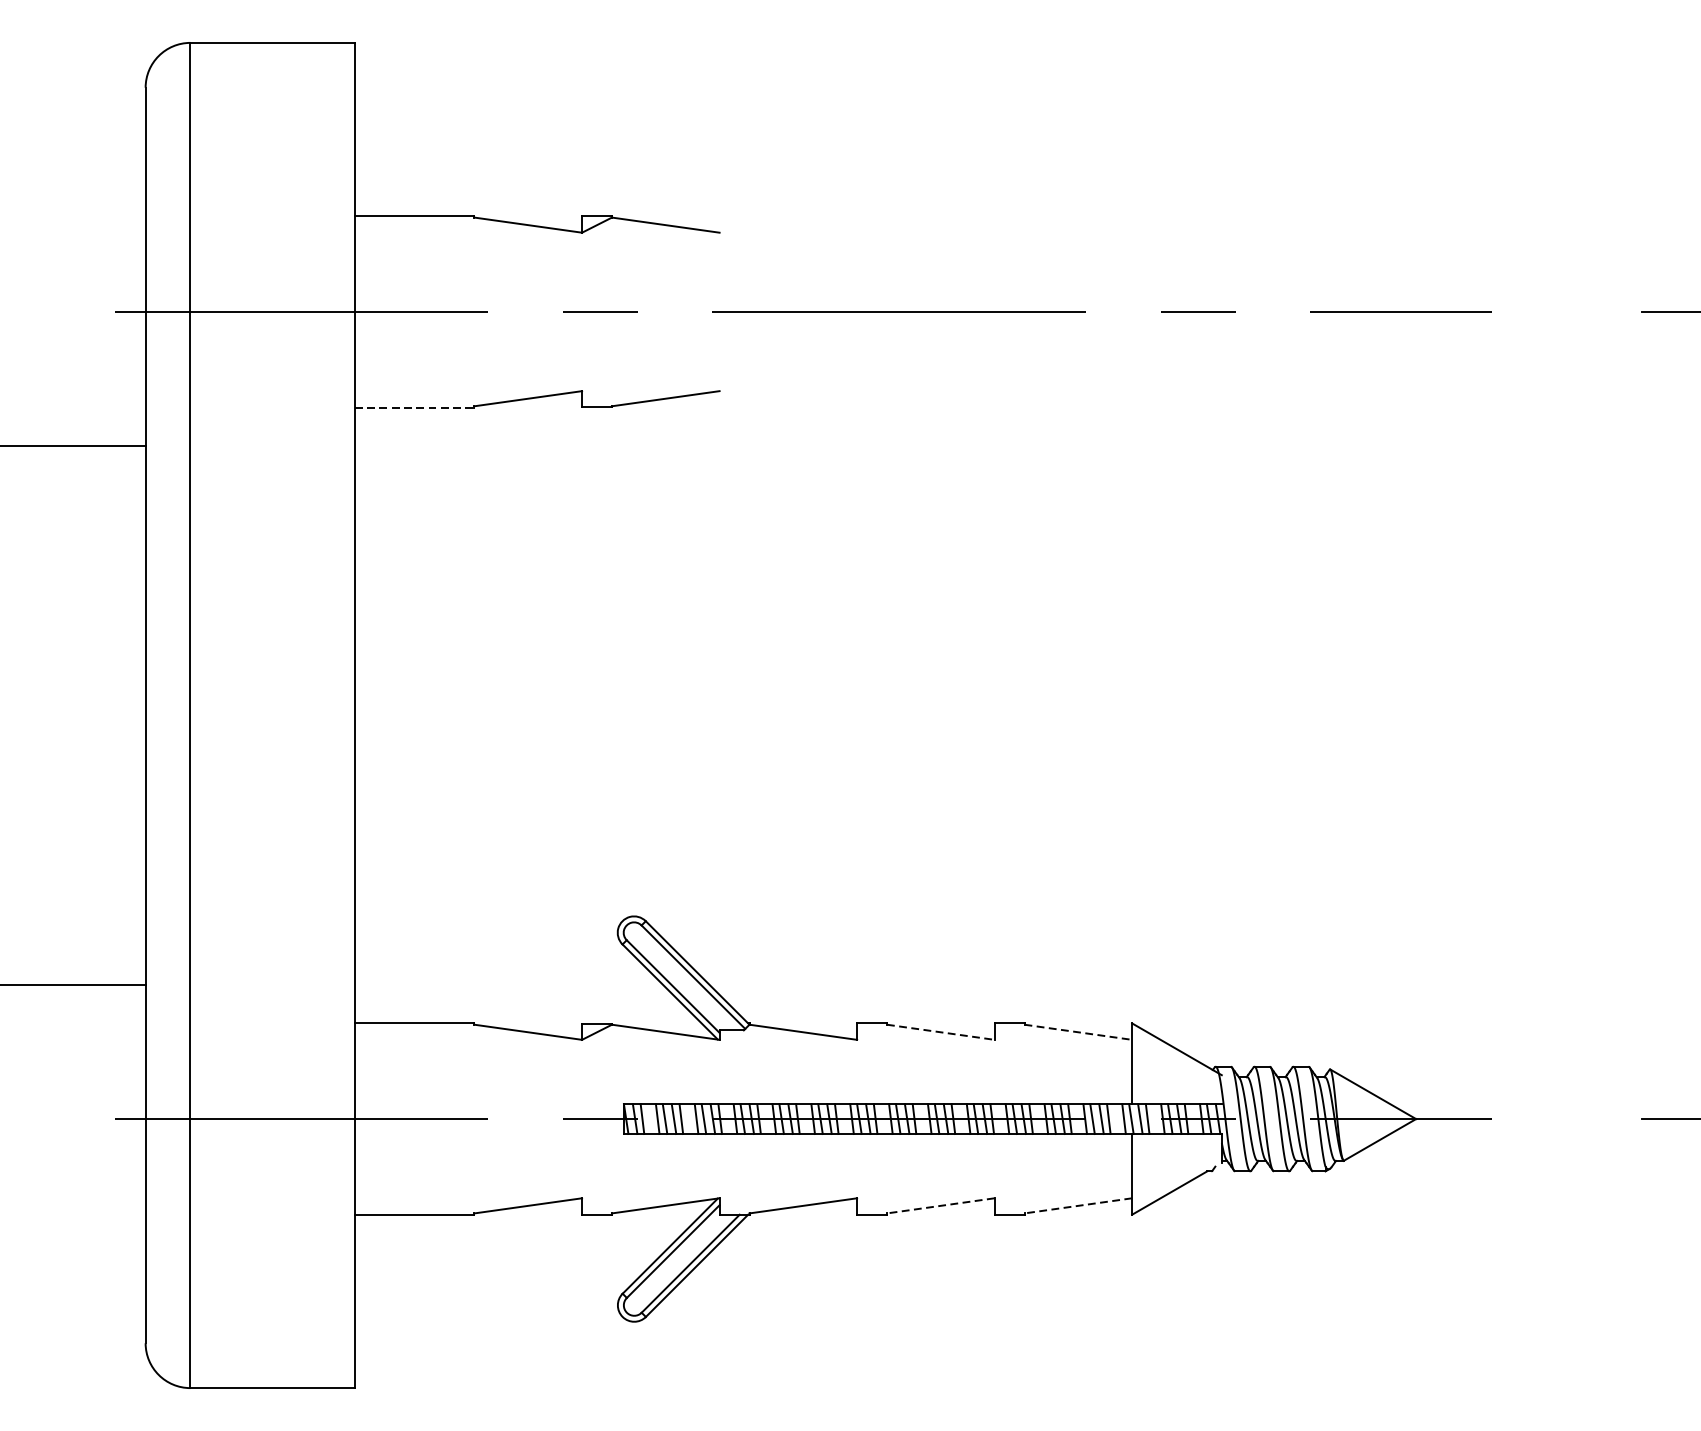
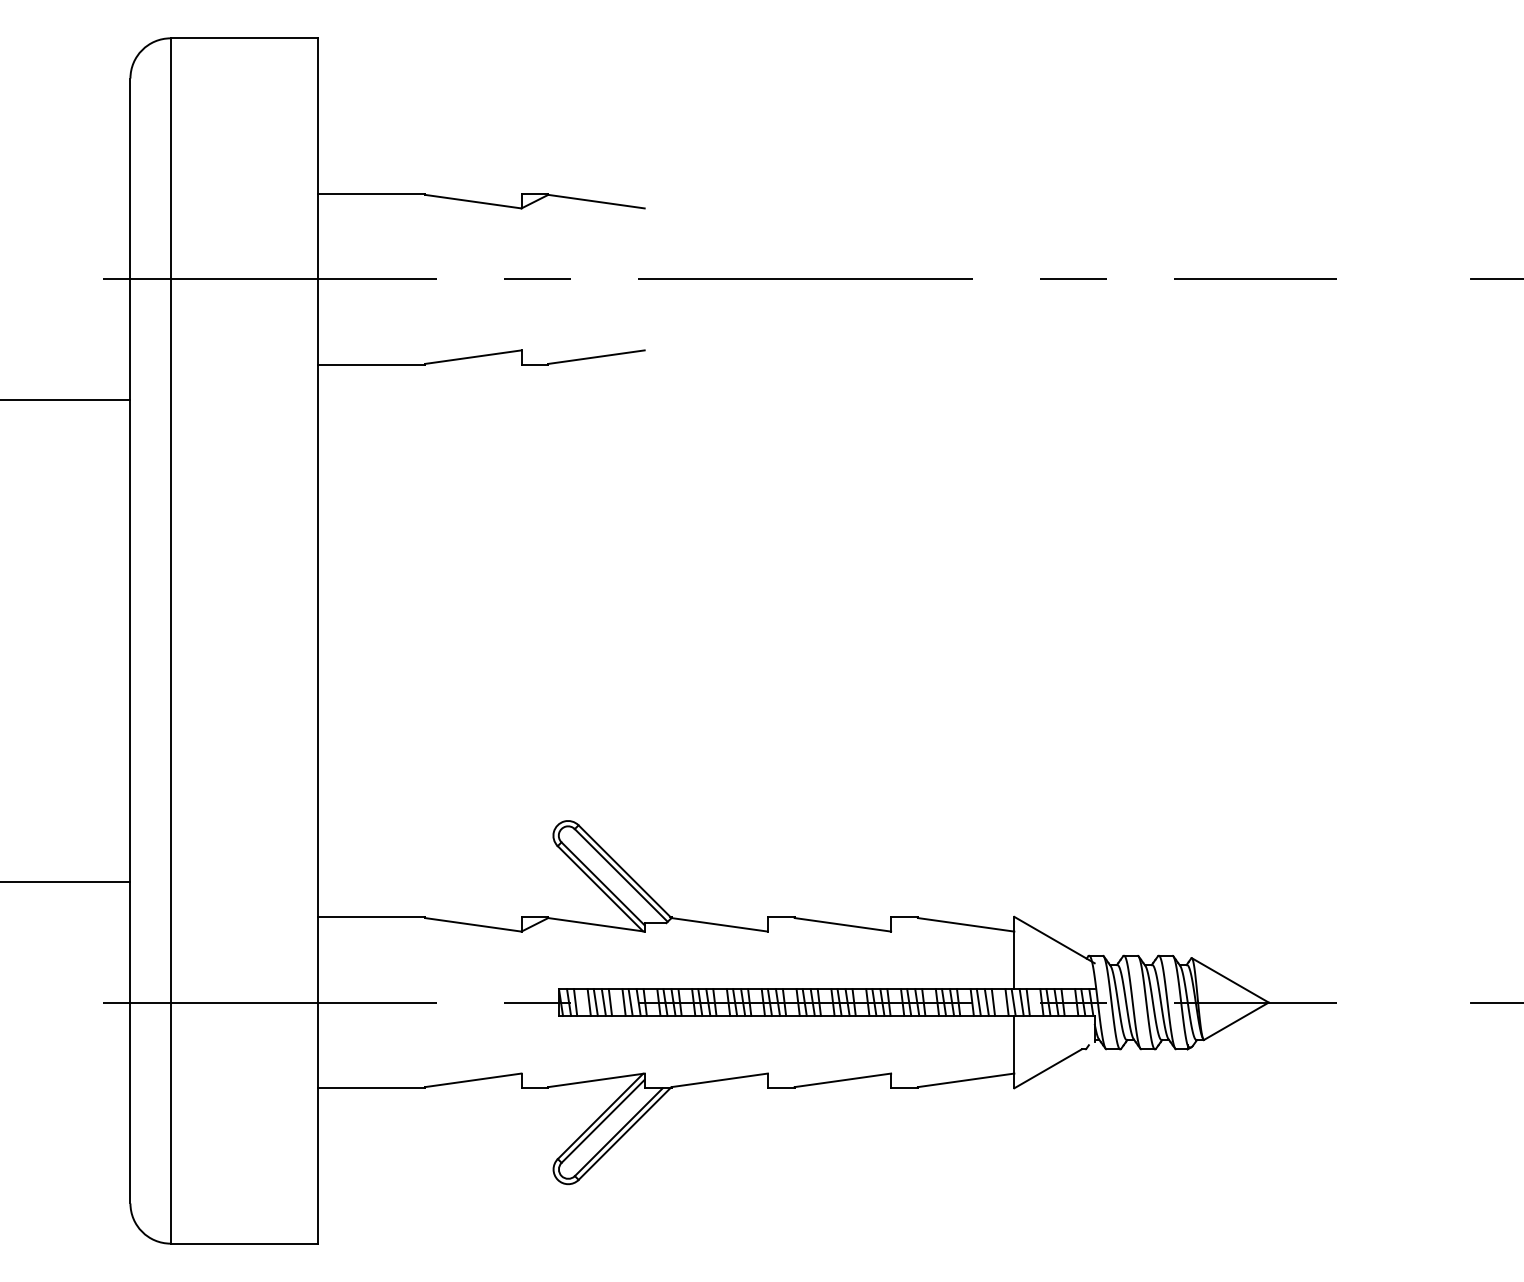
line: (414, 408) -> (371, 365), dashed -> solid
line: (940, 1031) -> (842, 924), dashed -> solid
line: (1078, 1031) -> (966, 924), dashed -> solid
line: (940, 1206) -> (842, 1080), dashed -> solid
line: (1078, 1206) -> (966, 1080), dashed -> solid

